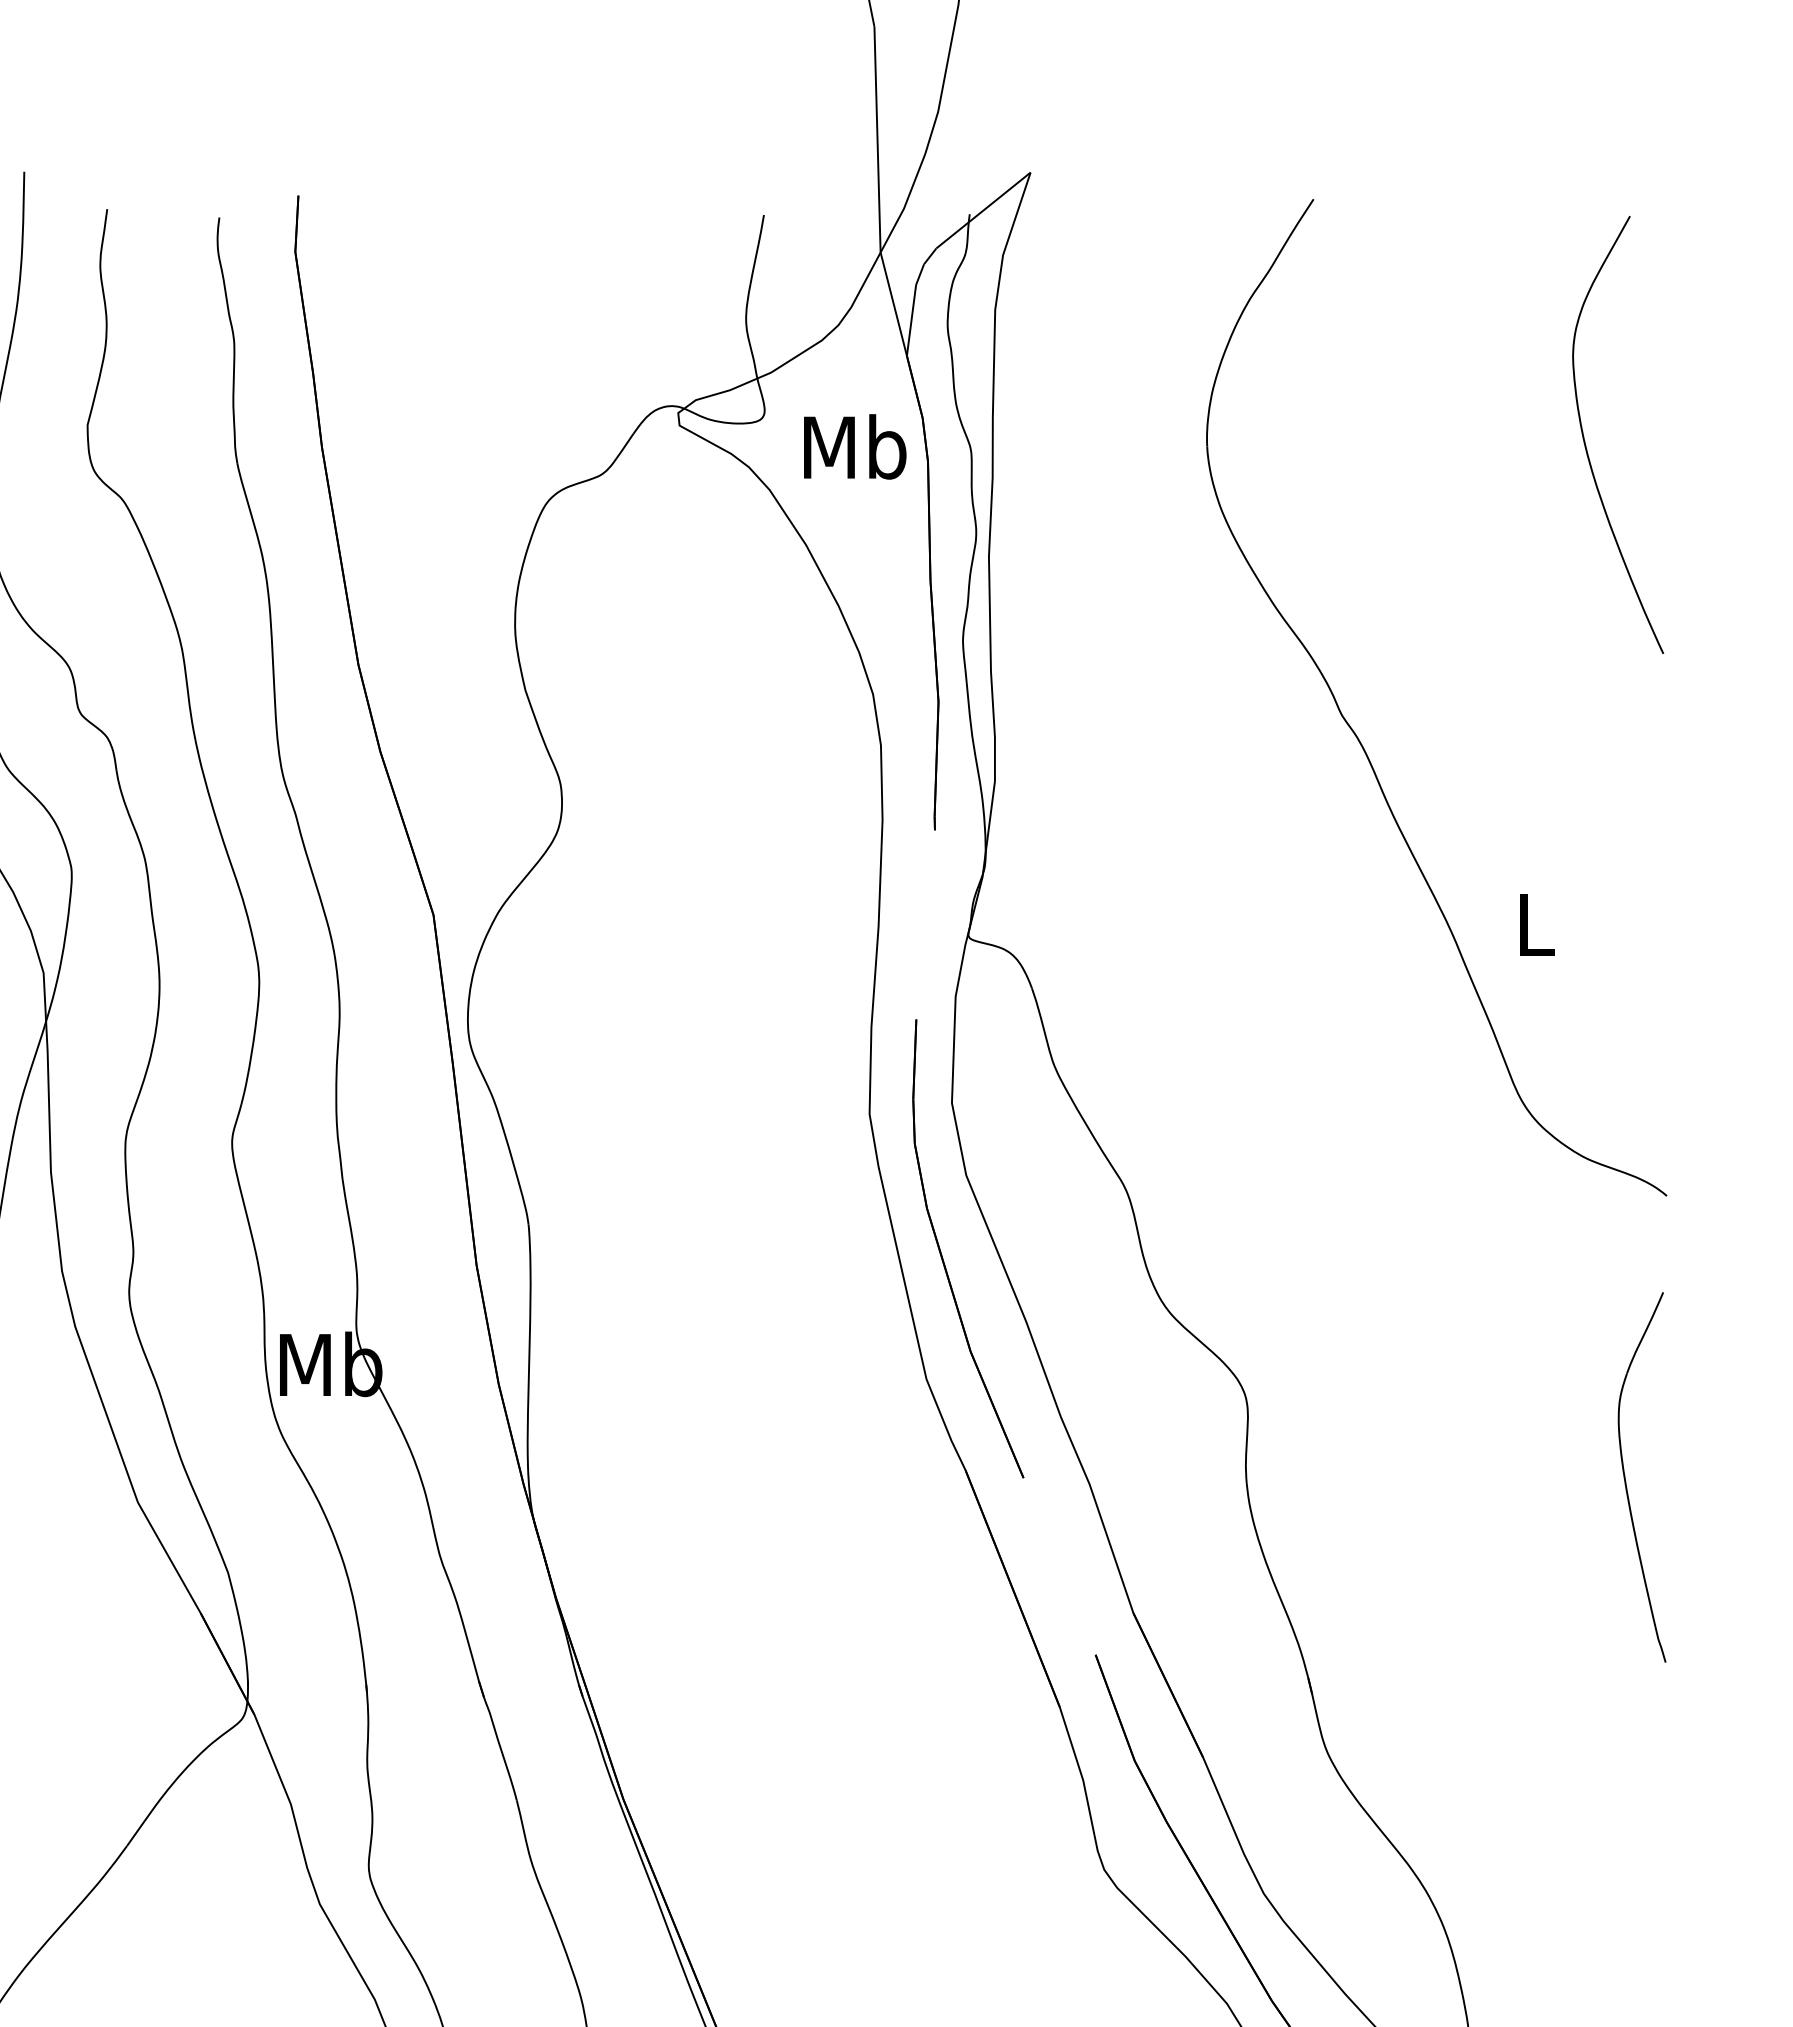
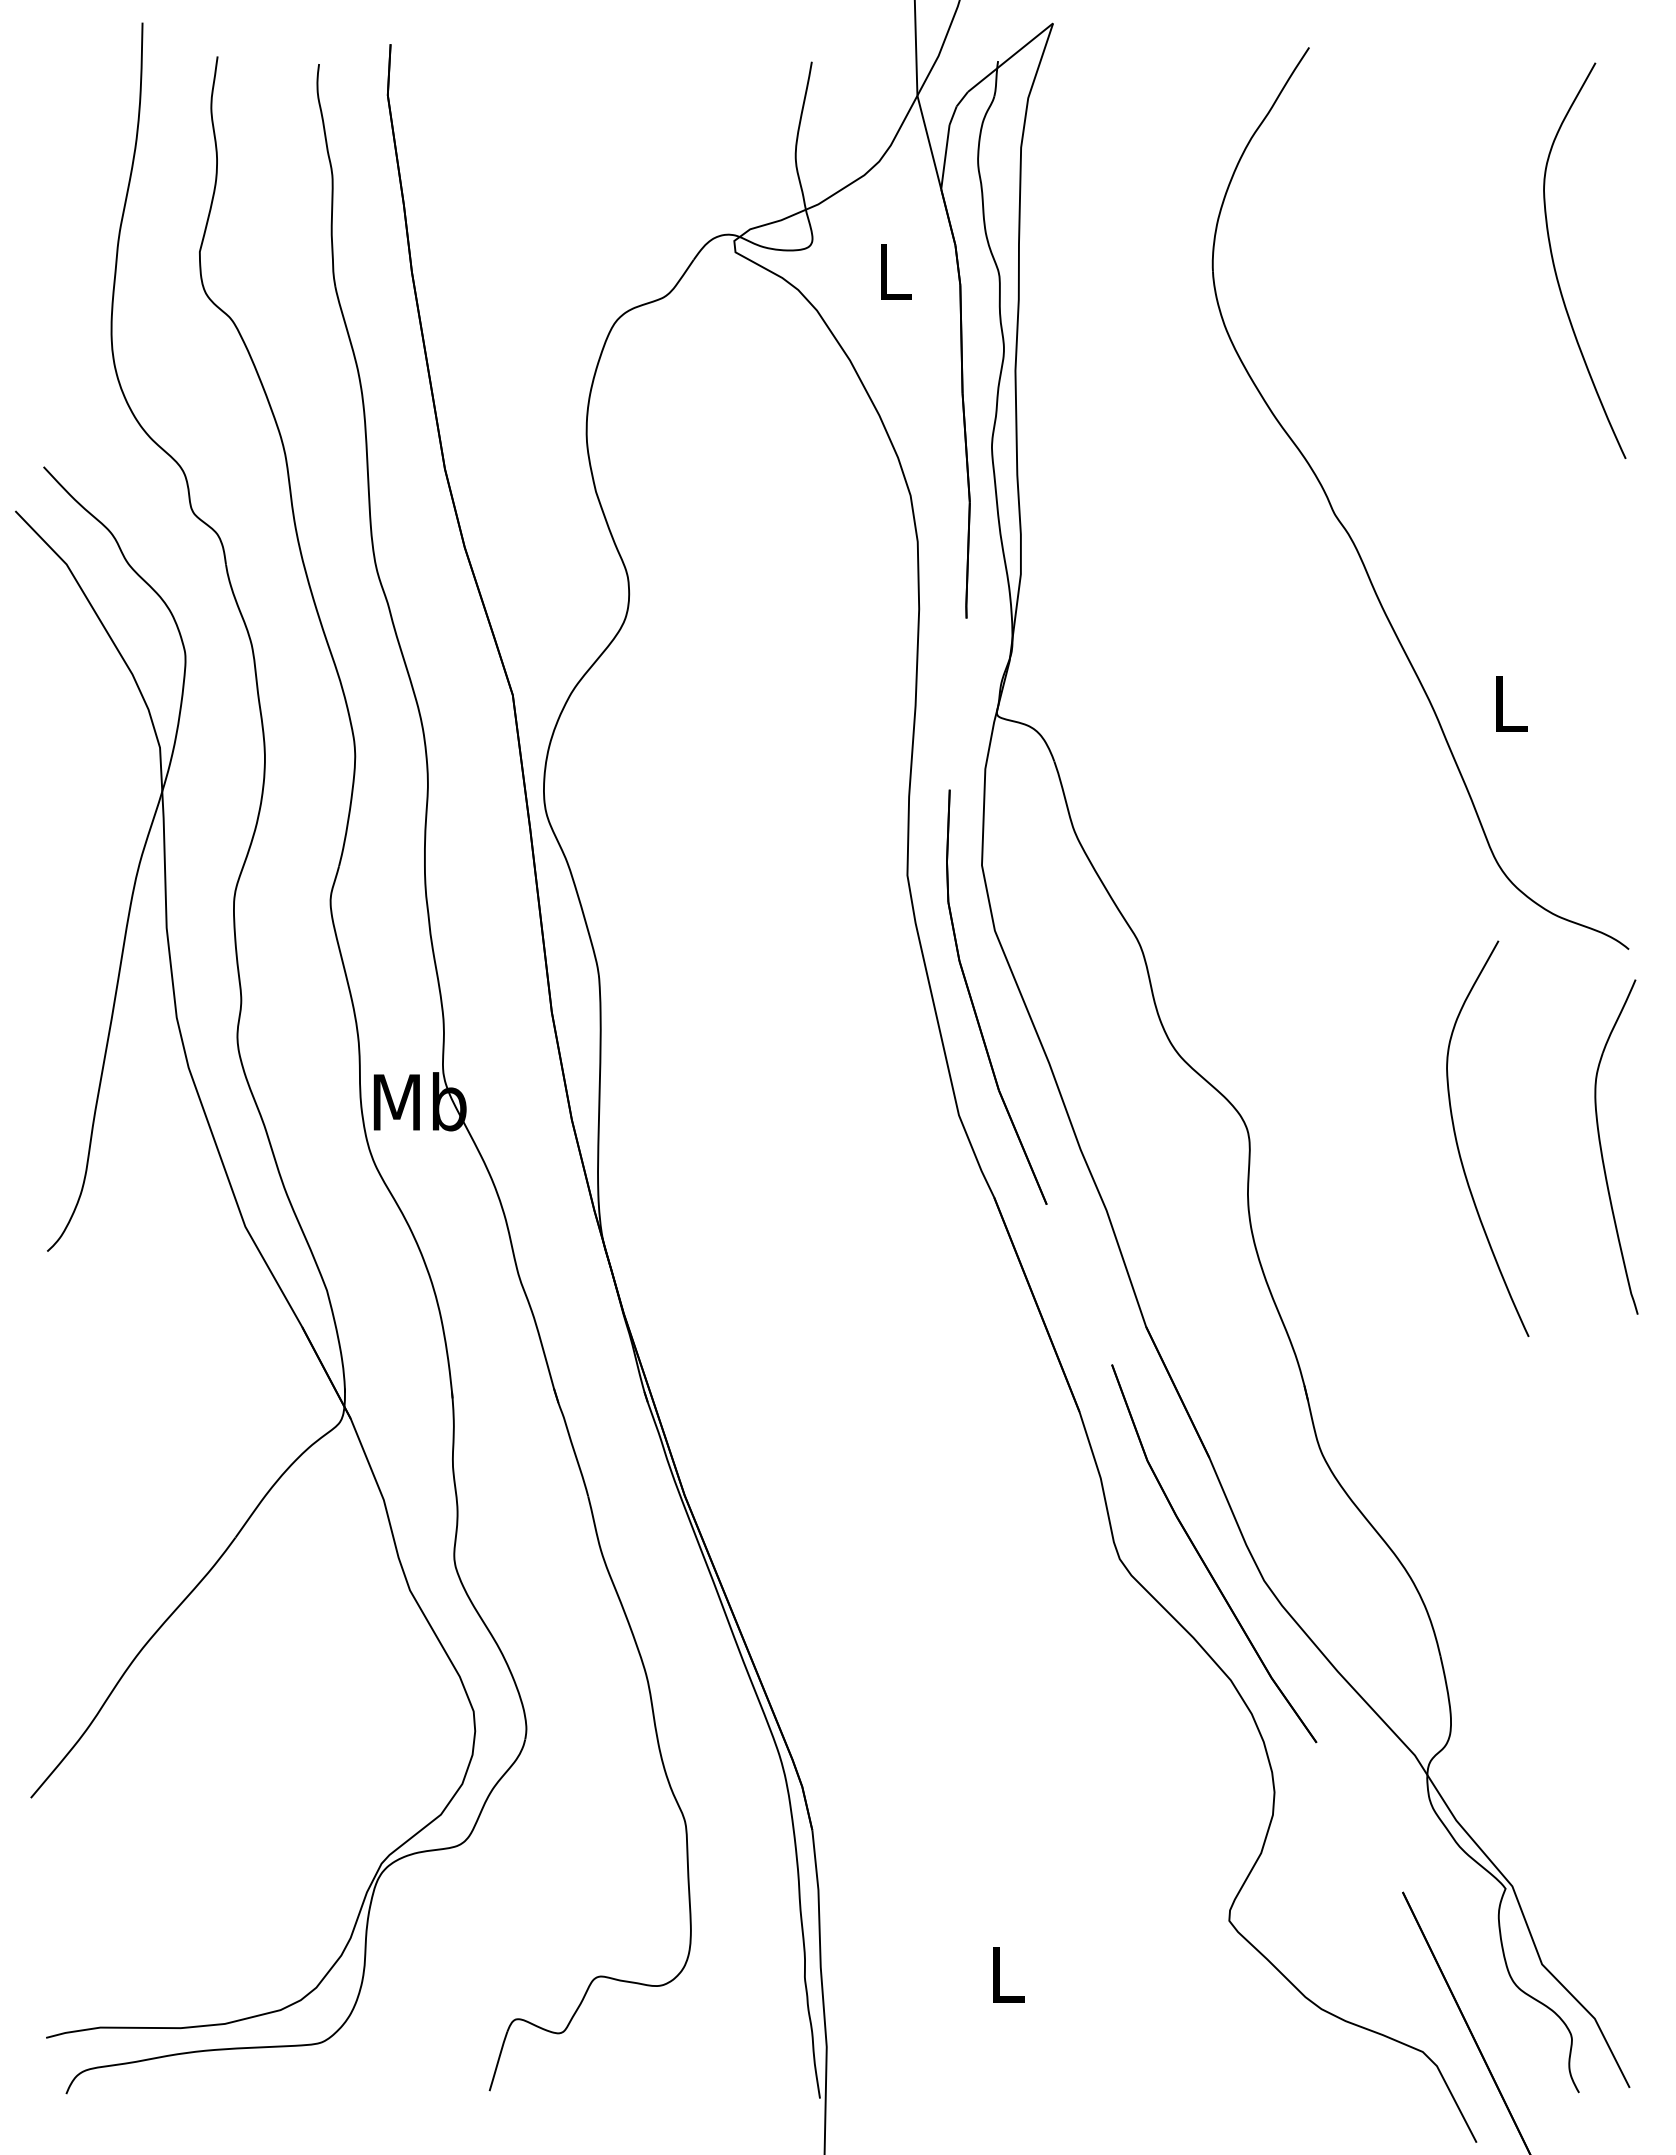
text: (855, 446) -> (894, 271), Mb -> L
curve: (1478, 1411) -> (1458, 1144), added
part: (1626, 1481) -> (1602, 1150), moved

